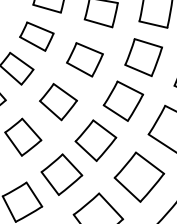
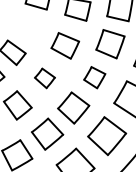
part: (37, 35) -> (28, 27), removed
part: (122, 100) -> (94, 77), size x0.7
part: (57, 102) -> (44, 78), size x0.7

